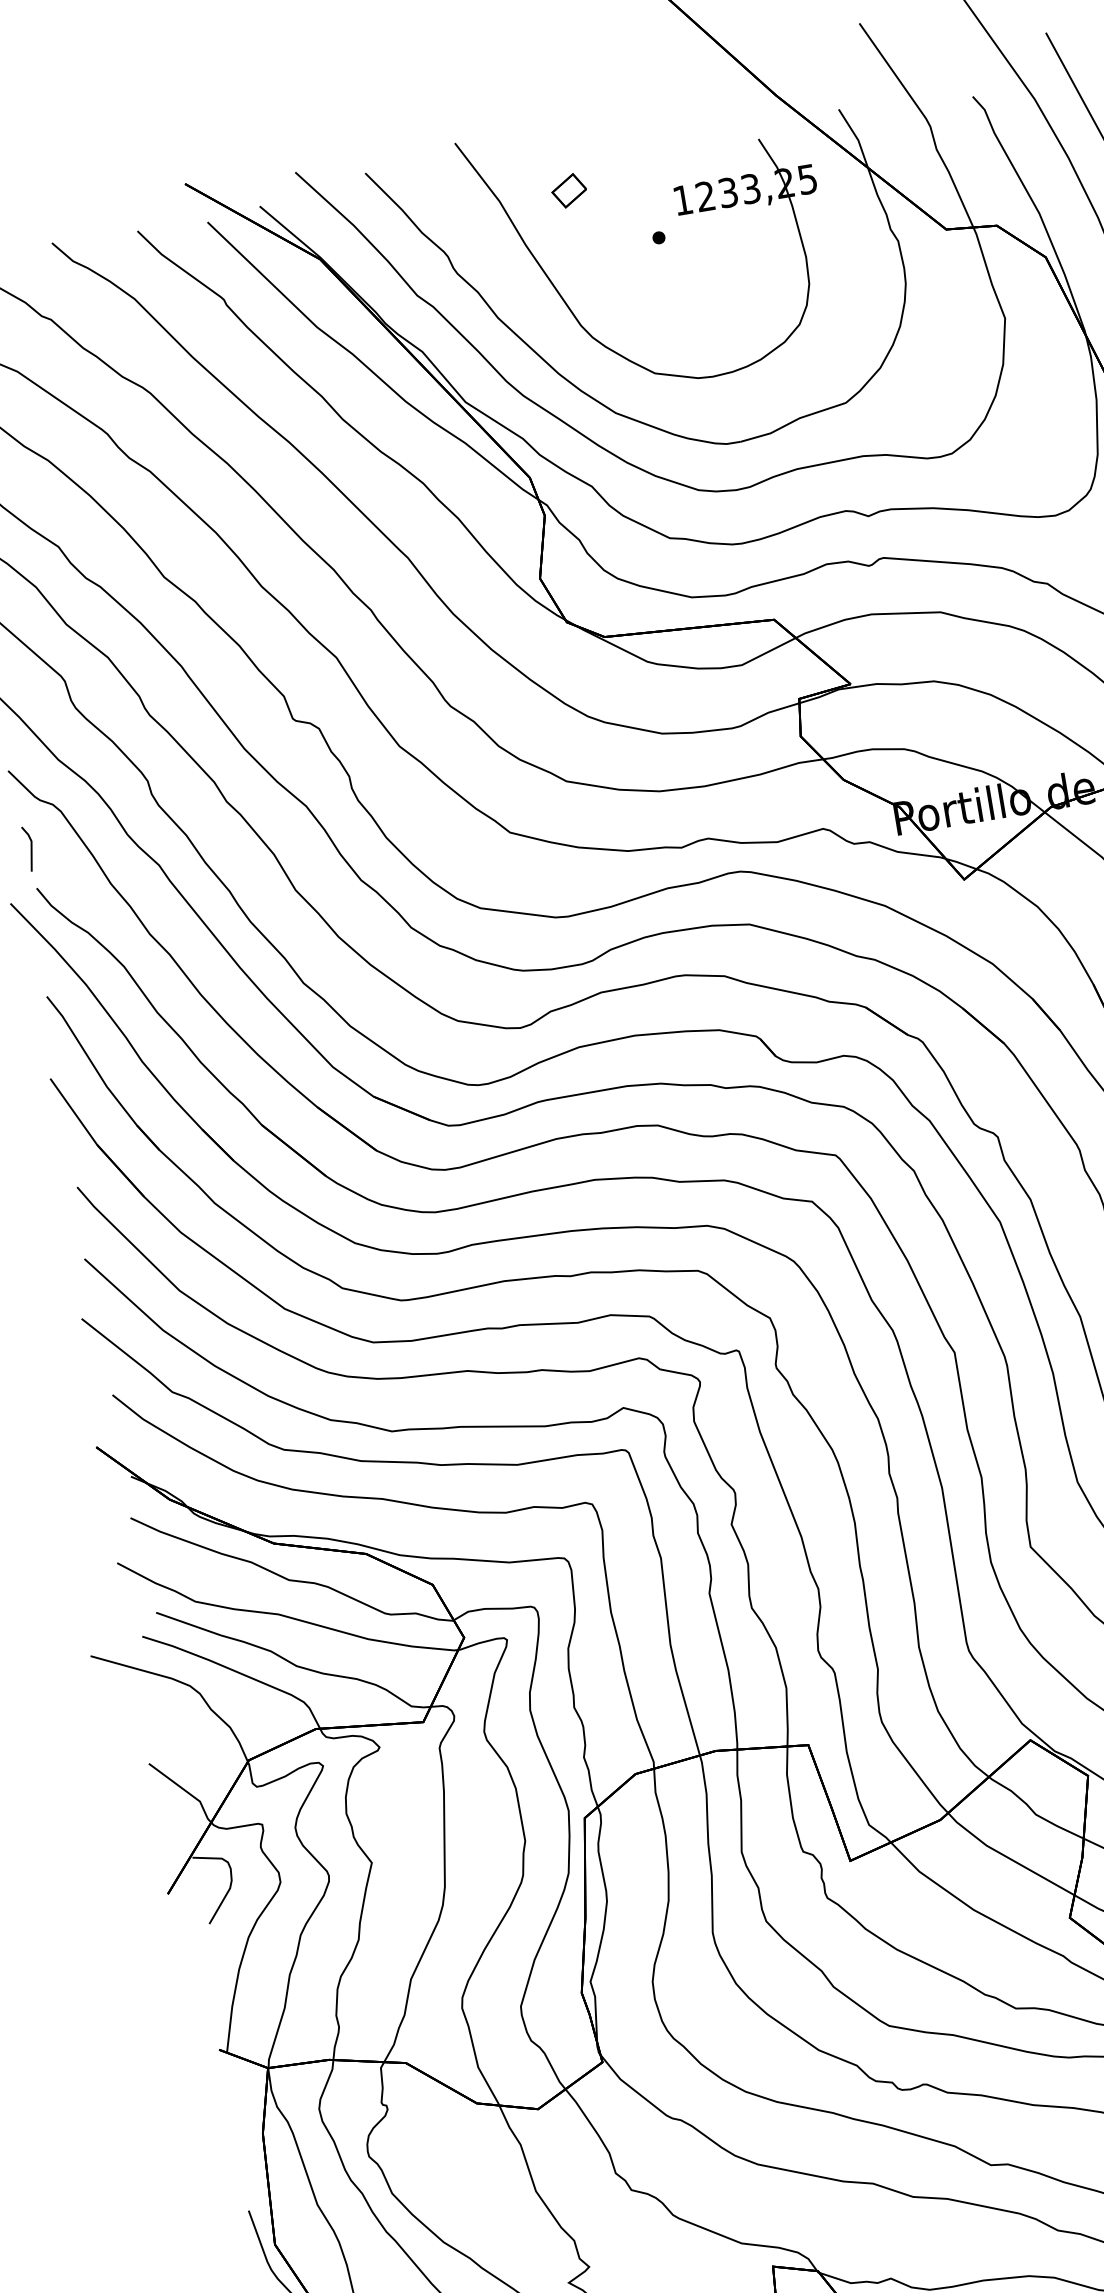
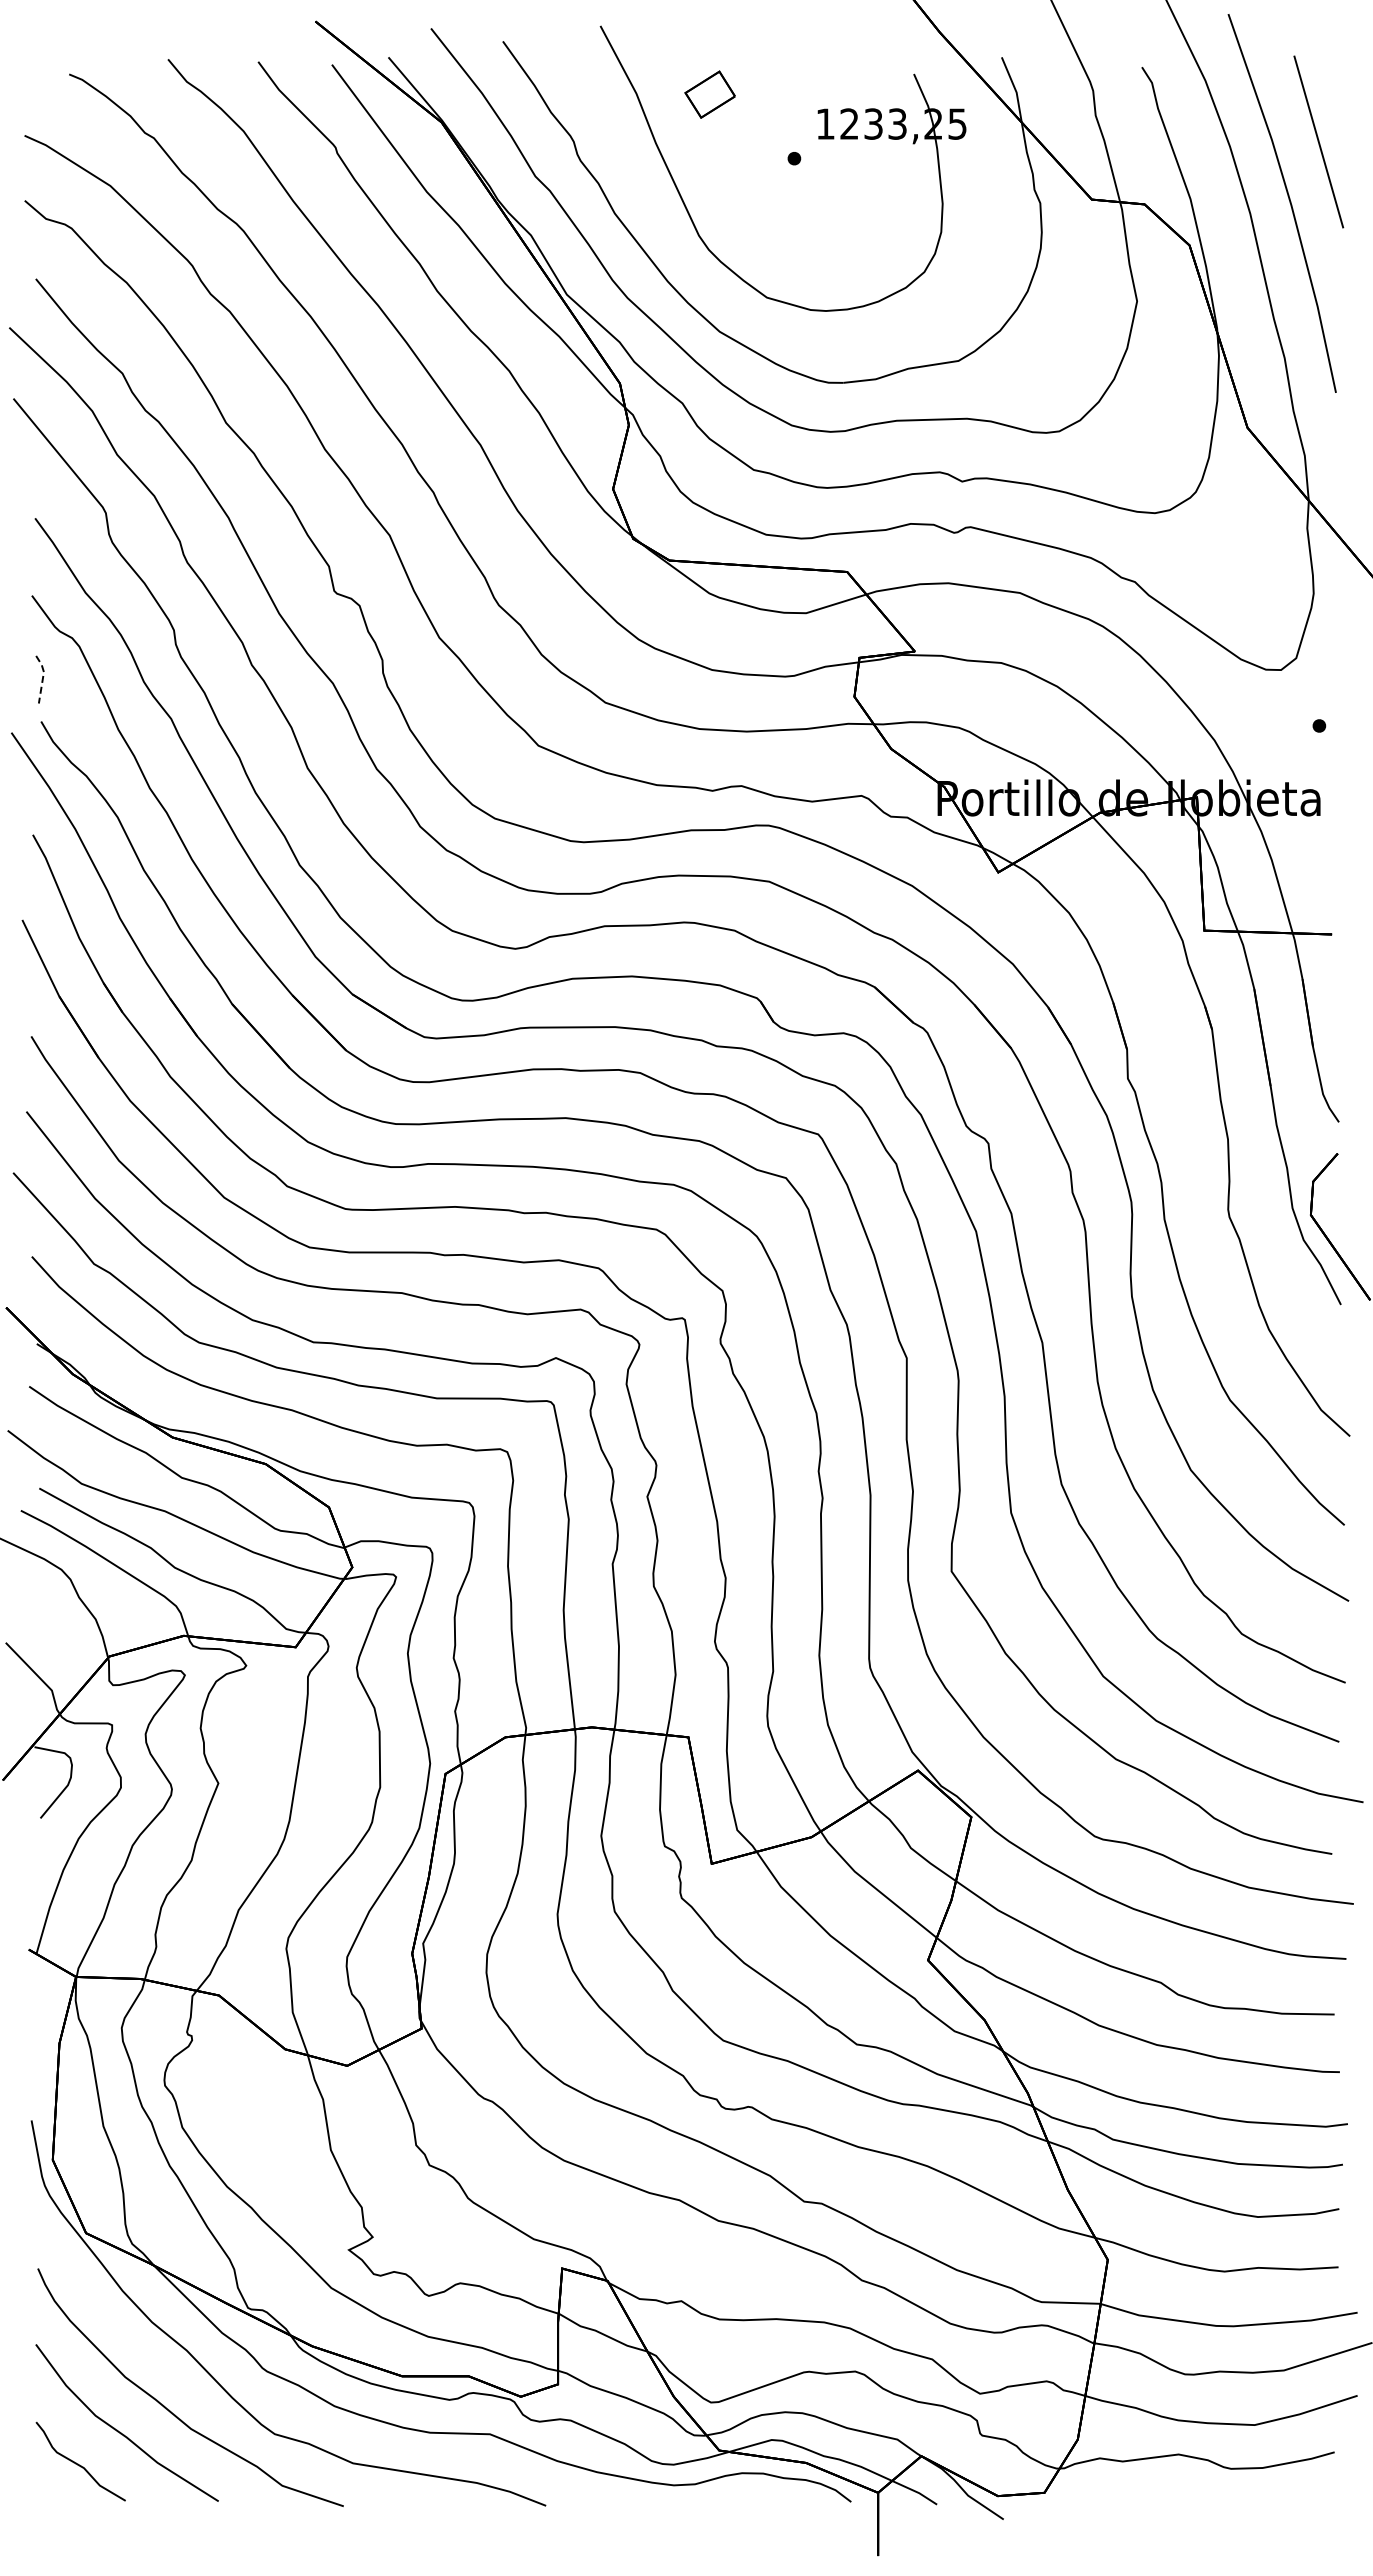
part: (568, 190) -> (709, 94), size x1.4
line: (31, 847) -> (42, 678), solid -> dashed

